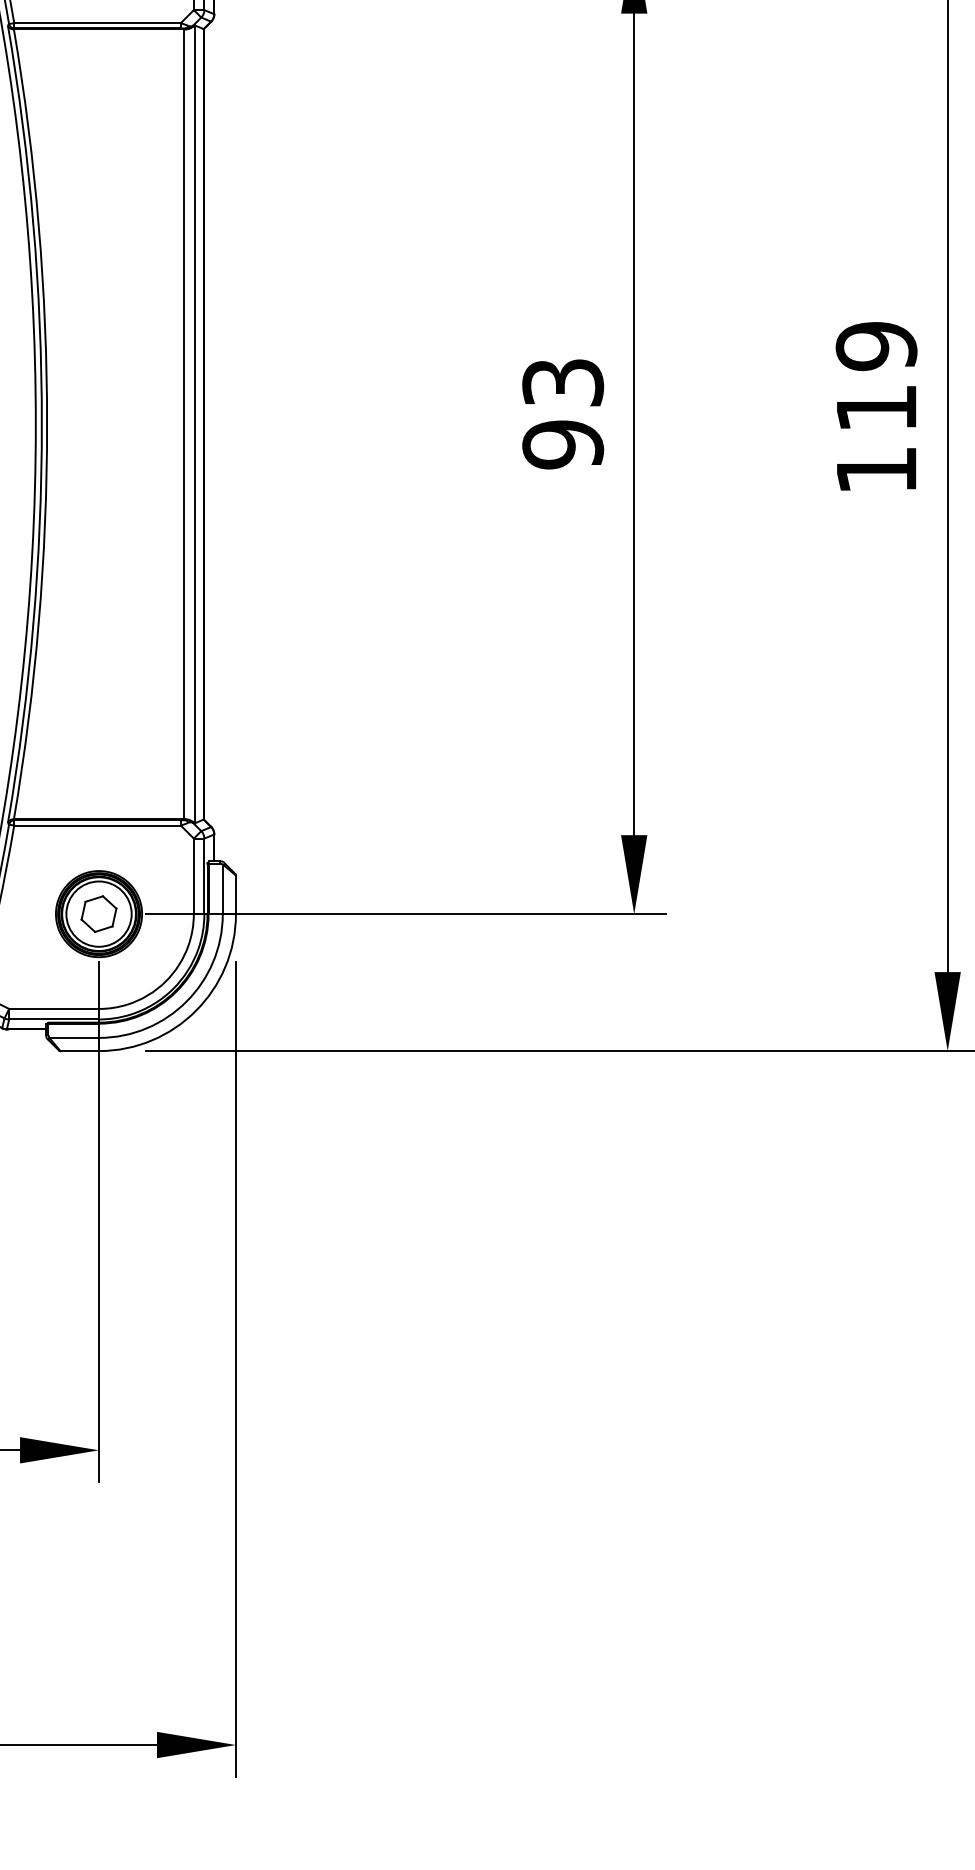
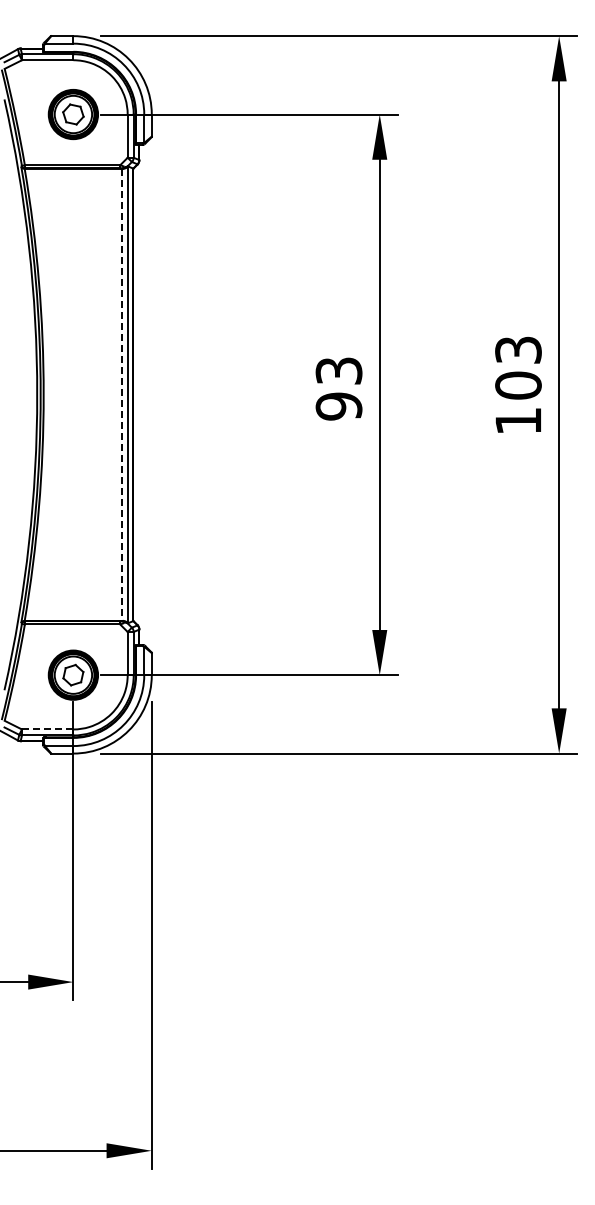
text: (876, 376) -> (518, 367), 119 -> 103
line: (184, 425) -> (122, 395), solid -> dashed
line: (53, 1009) -> (47, 729), solid -> dashed

